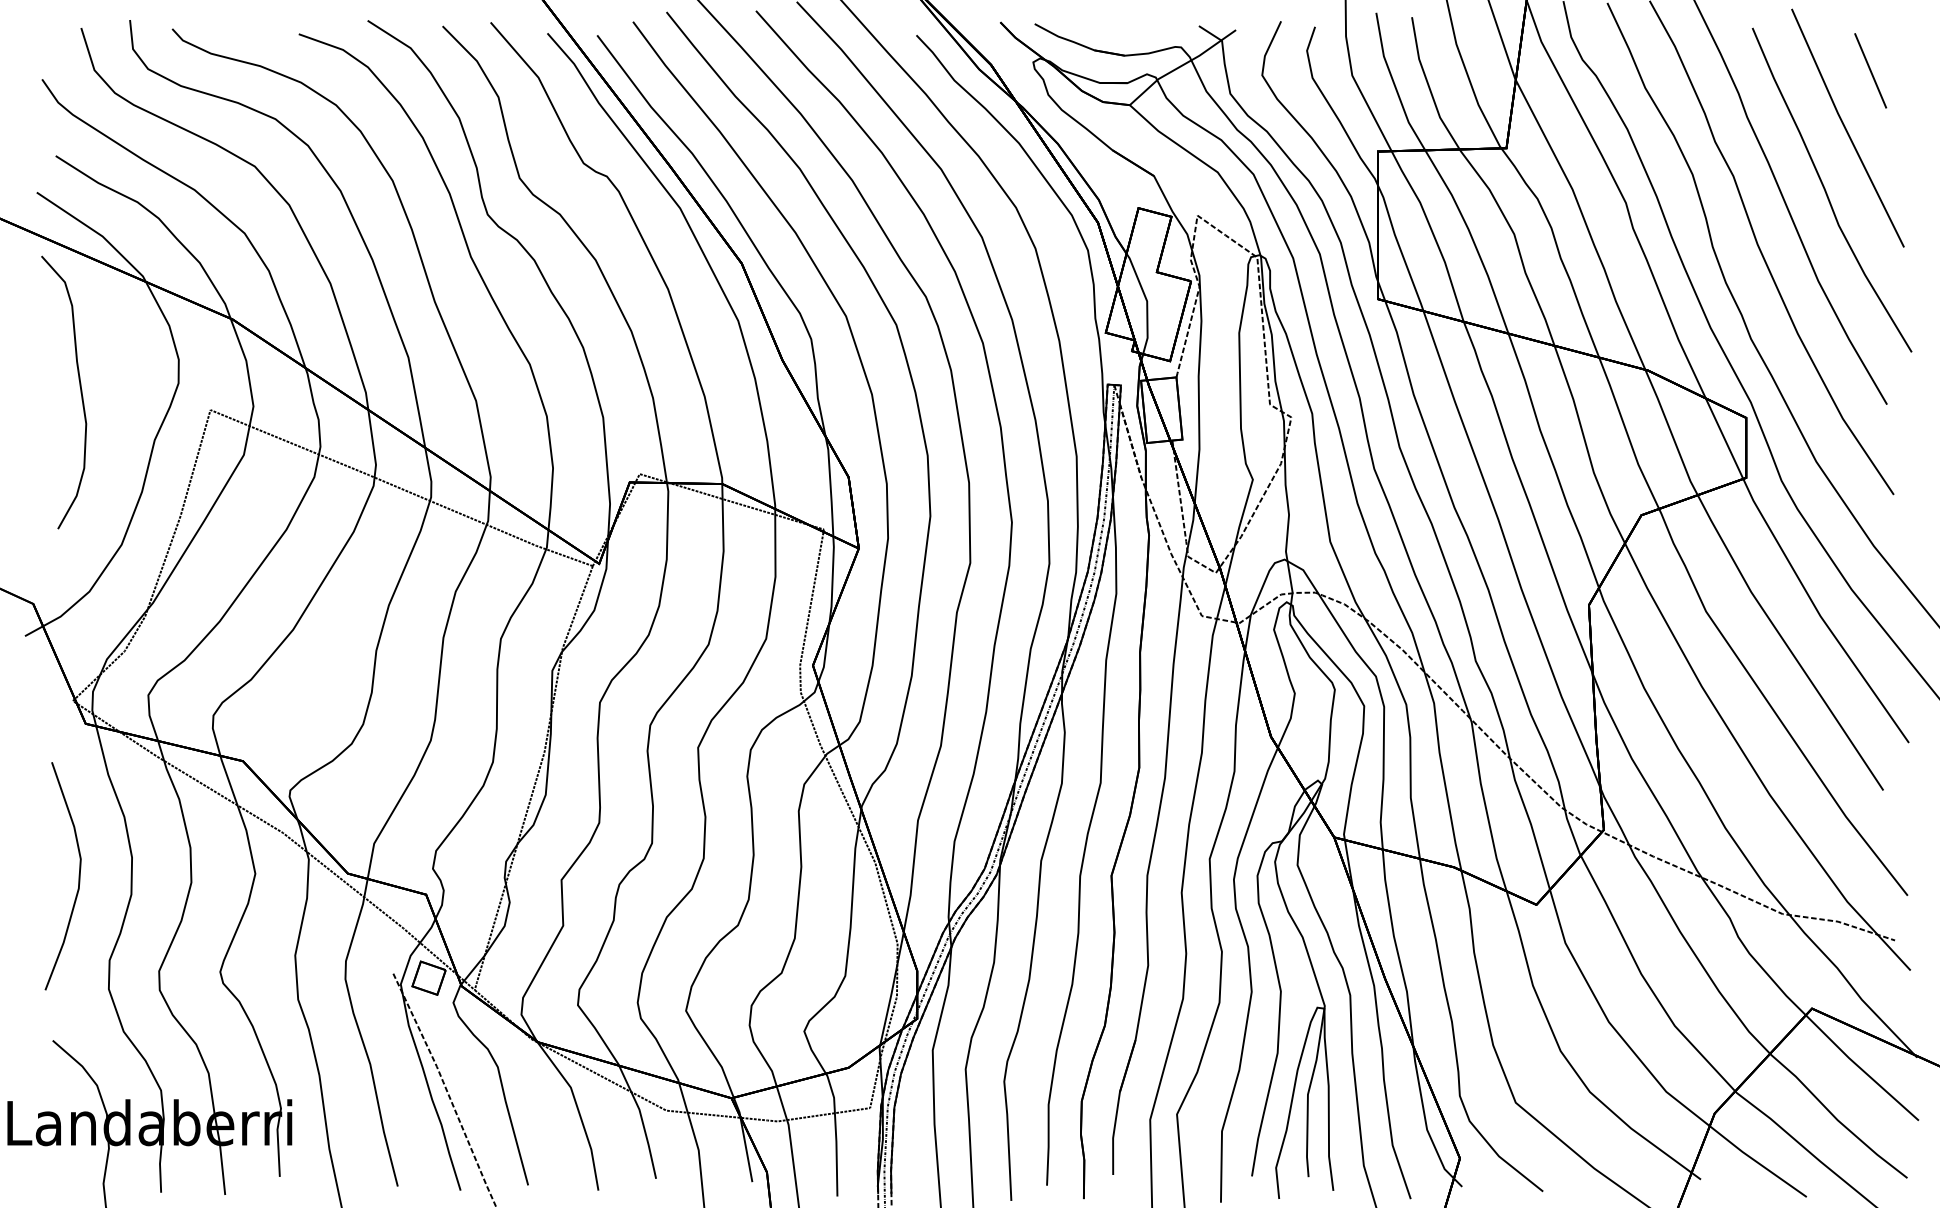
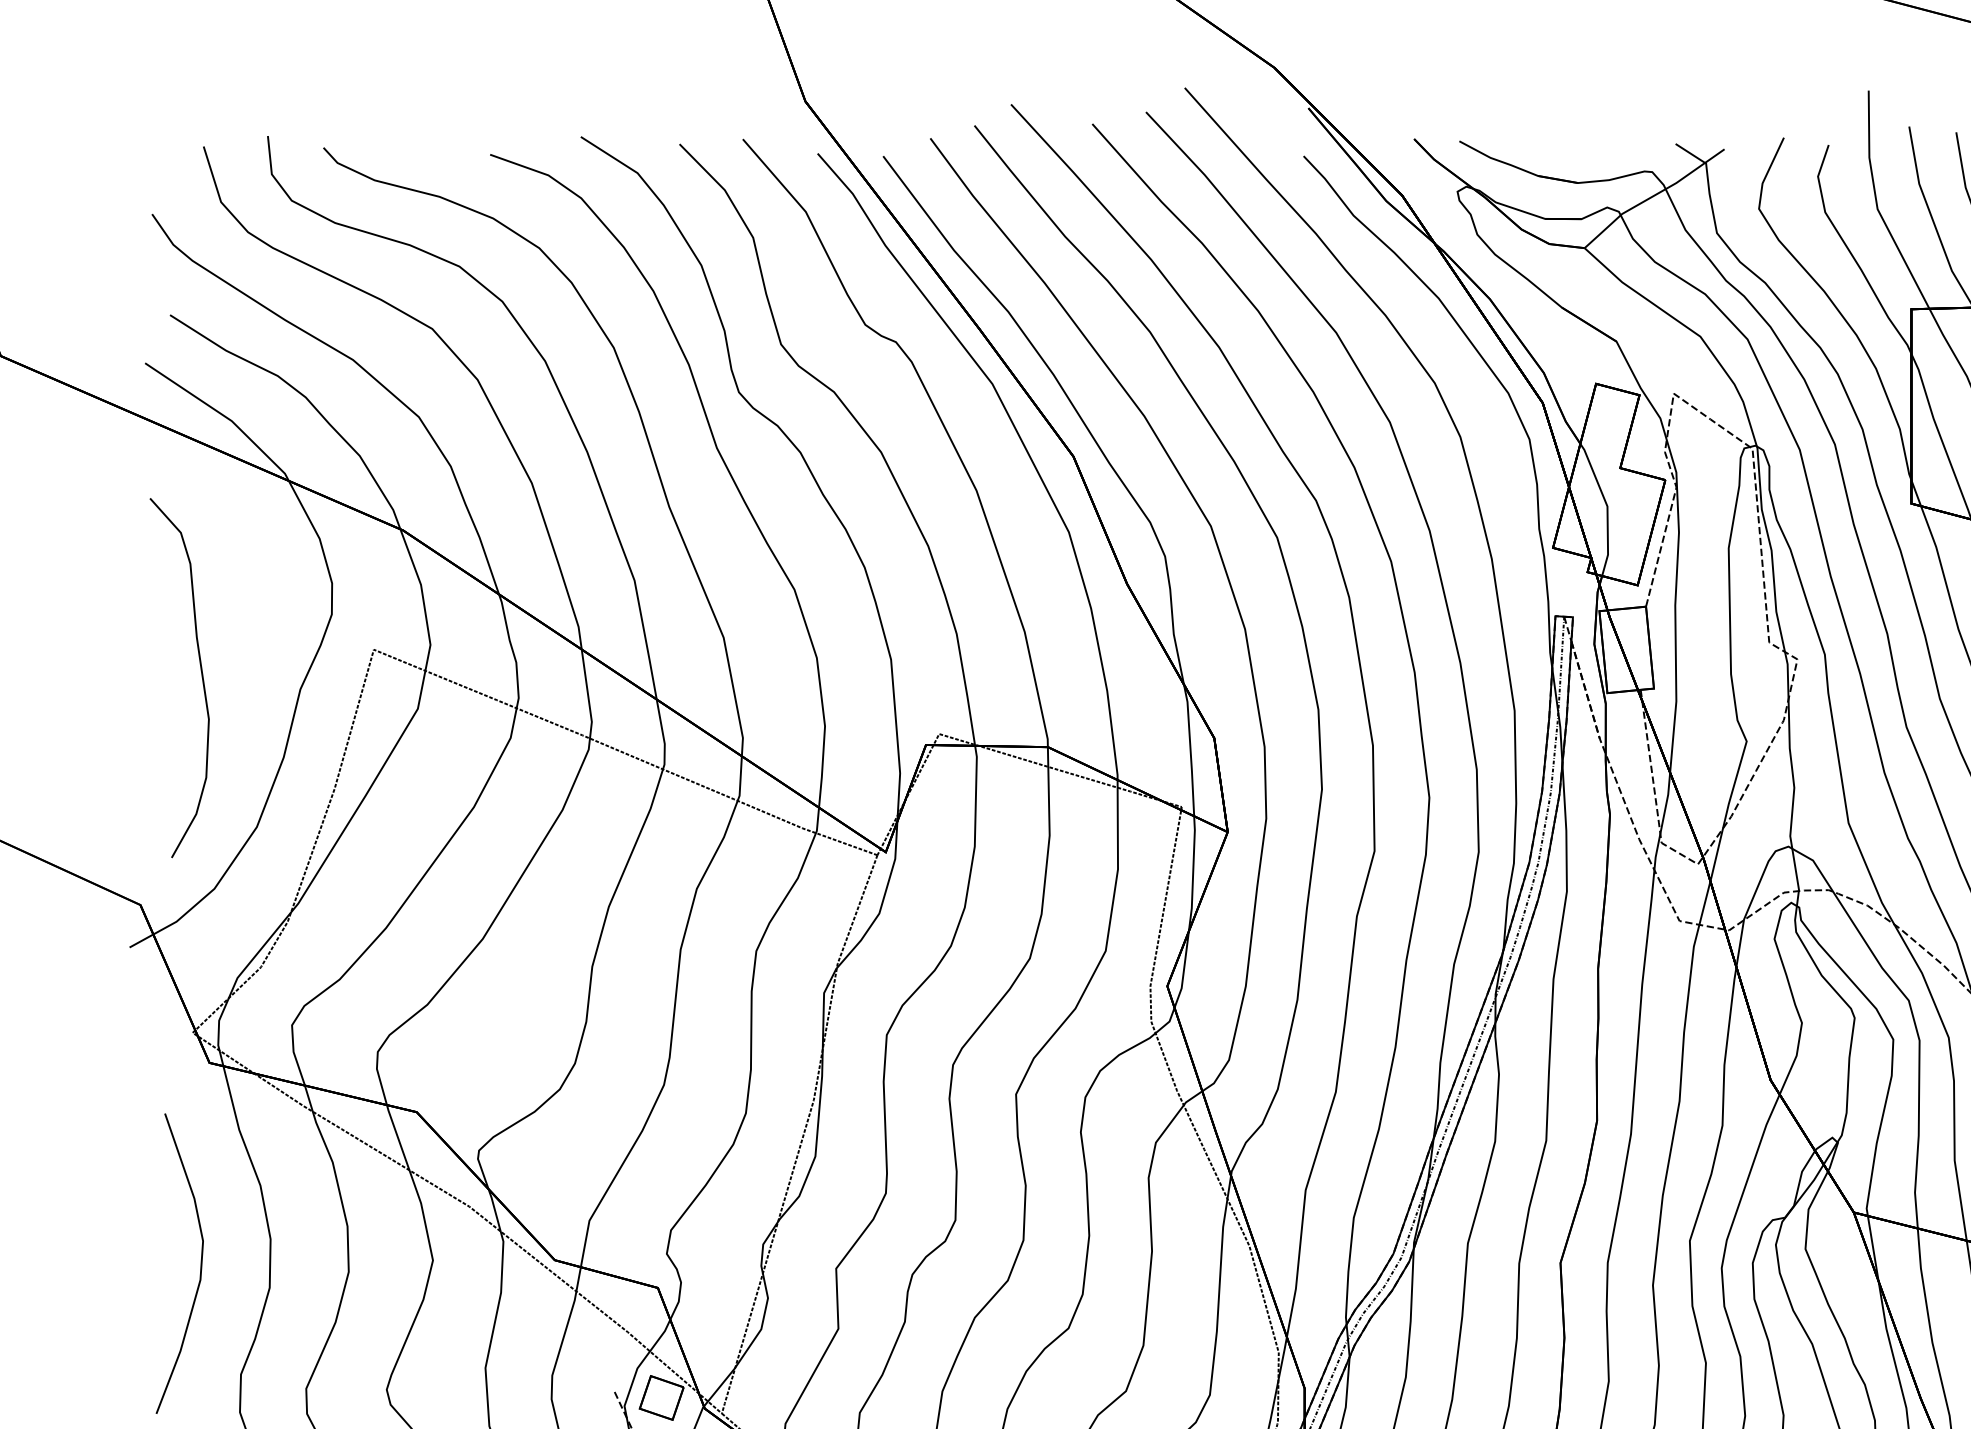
part: (80, 392) -> (201, 677), moved

